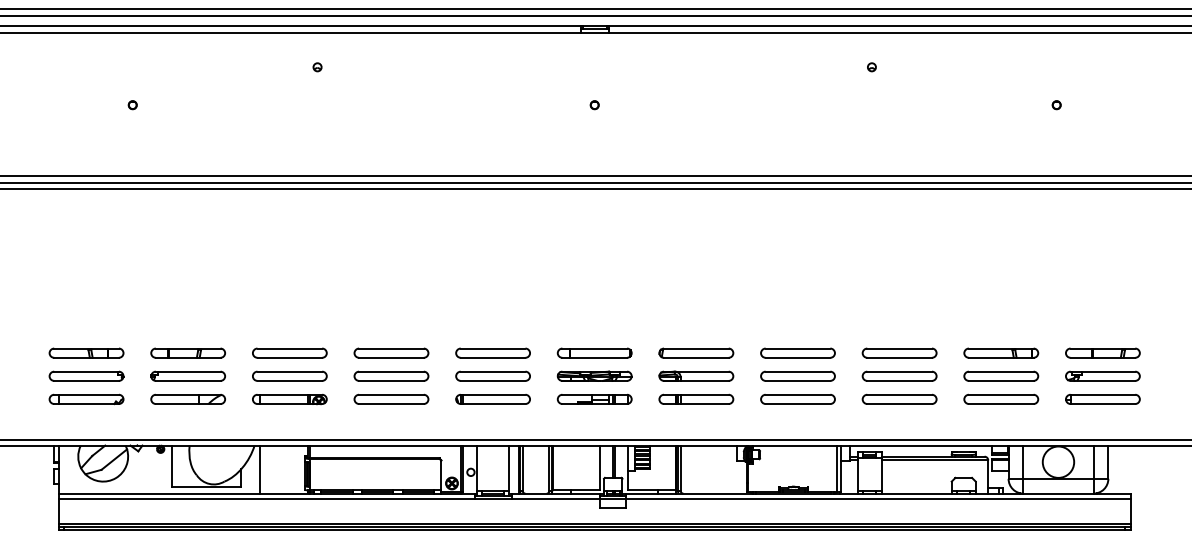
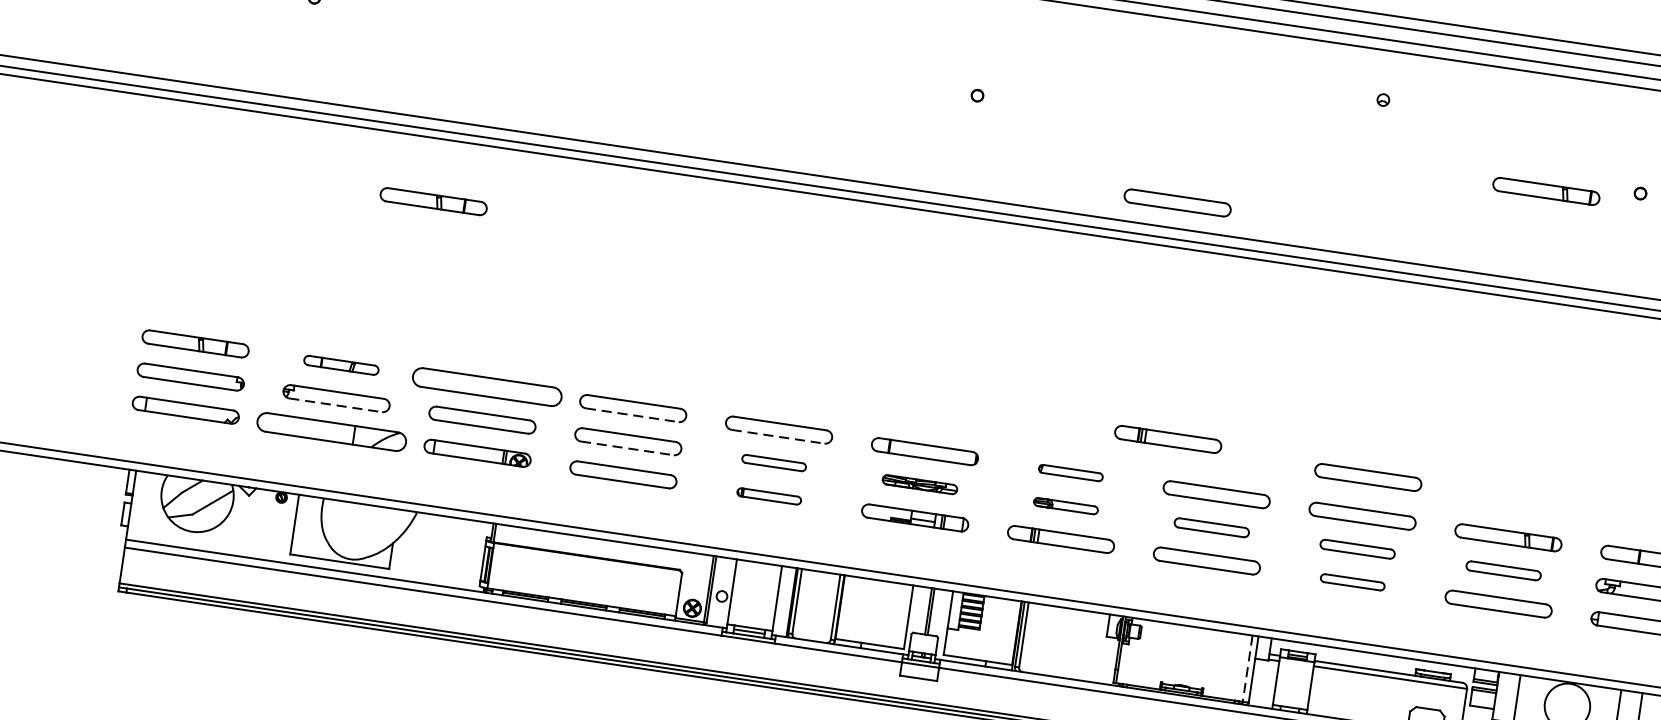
part: (992, 112) -> (1546, 190), added
part: (741, 157) -> (1177, 201), added
part: (234, 231) -> (433, 200), added
part: (759, 319) -> (1168, 438), added
part: (899, 325) -> (1368, 476), added
part: (187, 352) -> (340, 364), size x0.7
part: (289, 352) -> (487, 385), size x1.4
part: (696, 352) -> (1071, 472), size x0.6
line: (391, 357) -> (632, 414), solid -> dashed
line: (493, 357) -> (778, 436), solid -> dashed
part: (492, 375) -> (773, 461), size x0.6
part: (594, 375) -> (919, 483), size x0.7
part: (696, 375) -> (1066, 505), size x0.6
part: (797, 375) -> (1211, 526), size x0.7
part: (899, 375) -> (1357, 548), size x0.7
part: (1001, 375) -> (1504, 569), size x0.7
line: (188, 380) -> (336, 404), solid -> dashed
line: (391, 380) -> (627, 447), solid -> dashed
part: (187, 398) -> (330, 430), size x1.4
part: (899, 398) -> (1352, 581), size x0.6
part: (492, 399) -> (768, 496), size x0.6
line: (259, 469) -> (419, 547), removed
line: (836, 469) -> (1247, 669), solid -> dashed

